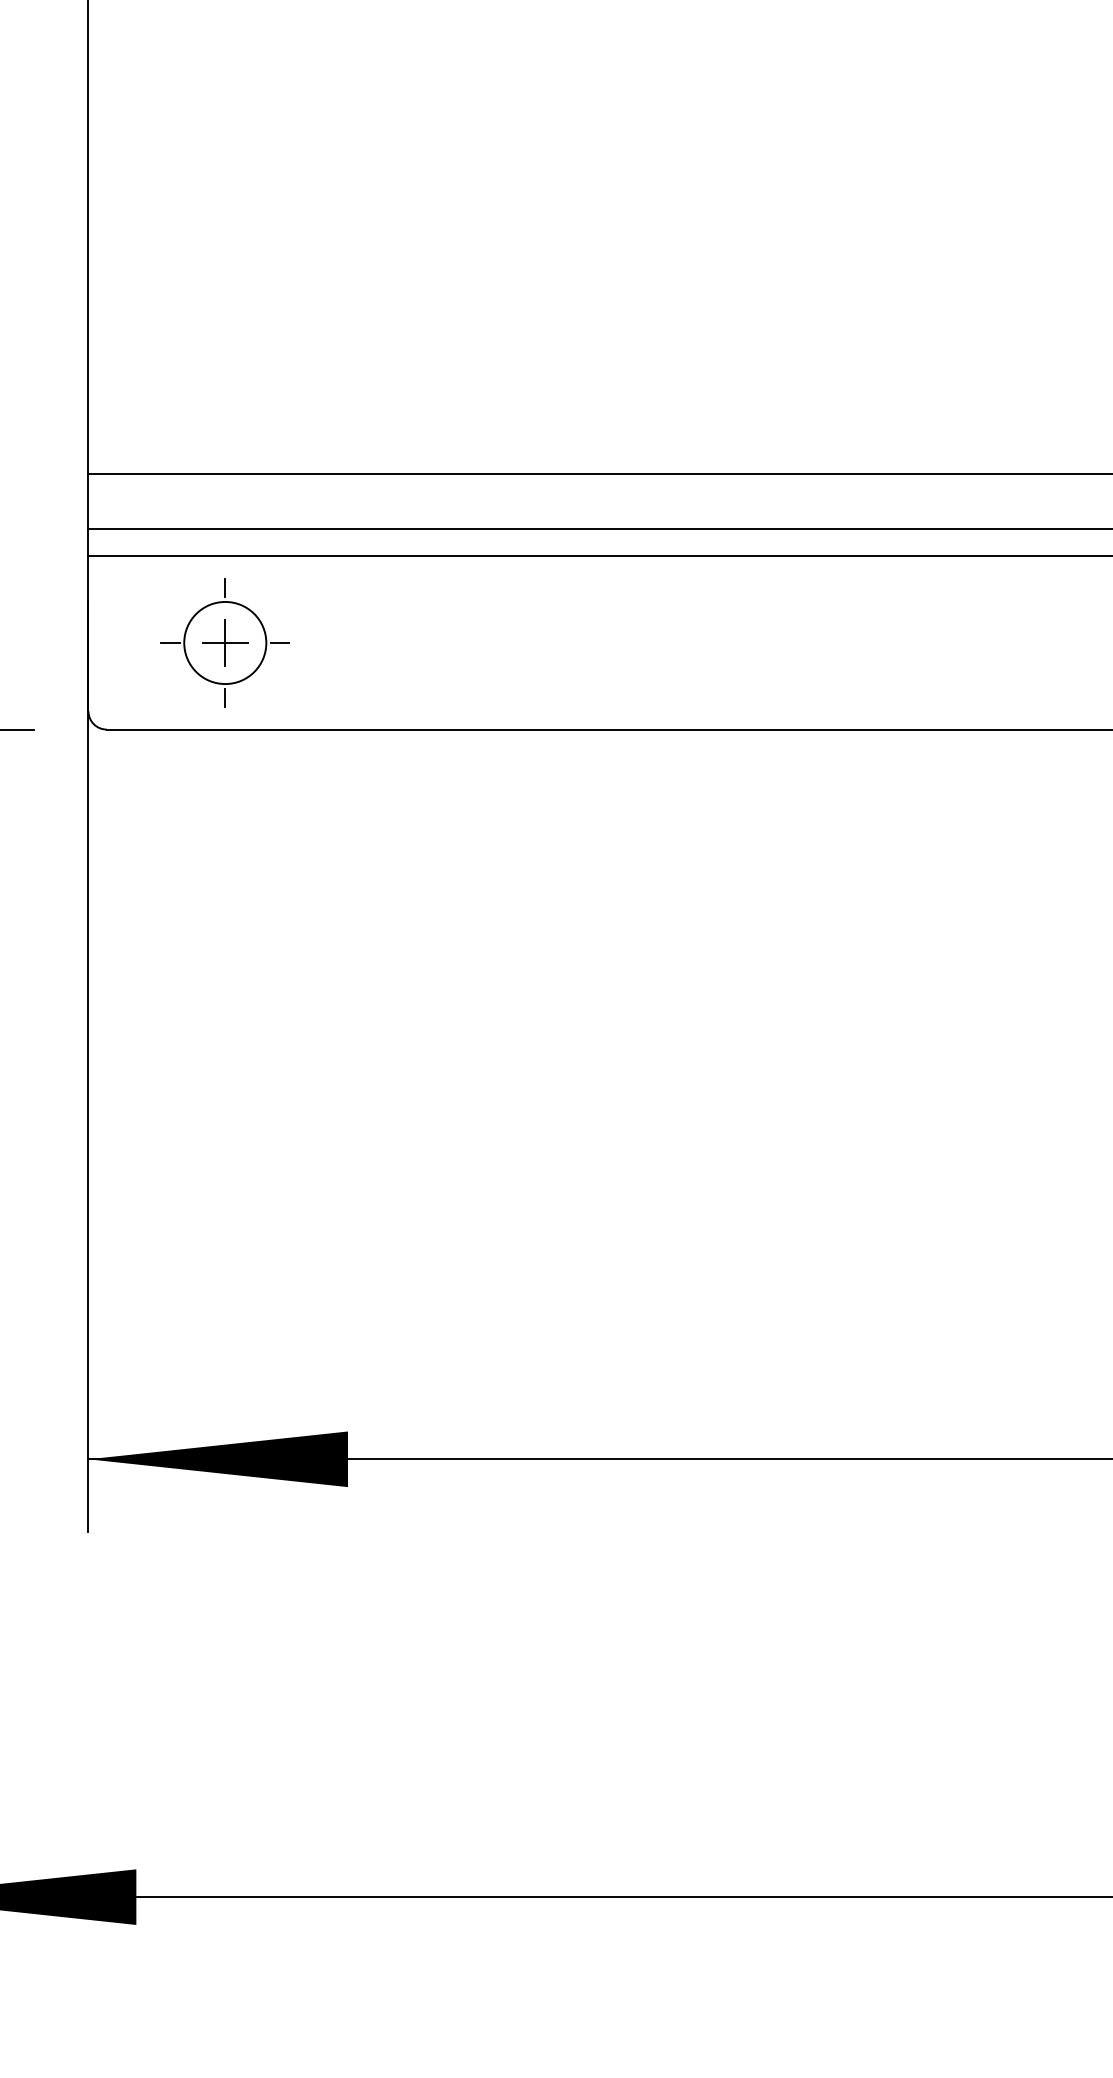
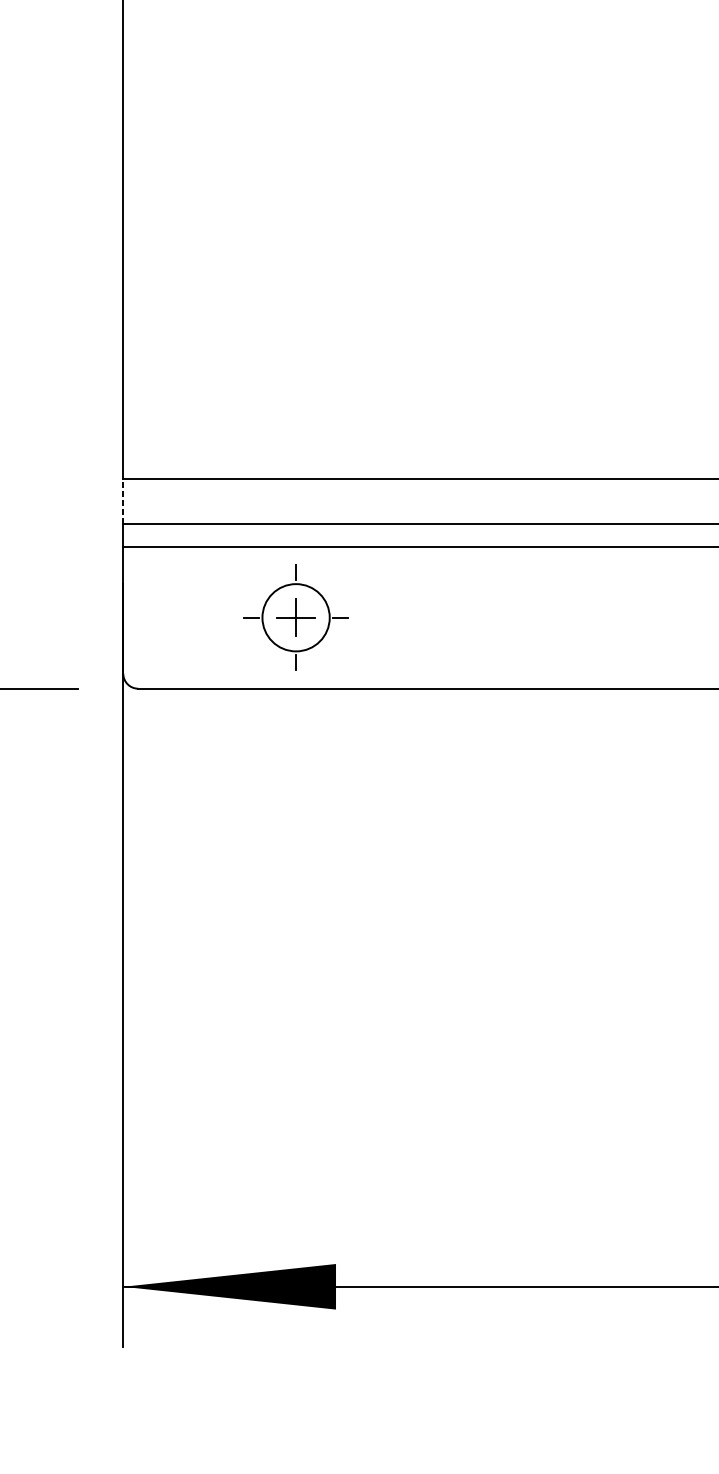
line: (88, 500) -> (123, 500), solid -> dashed
part: (224, 642) -> (295, 617), moved

